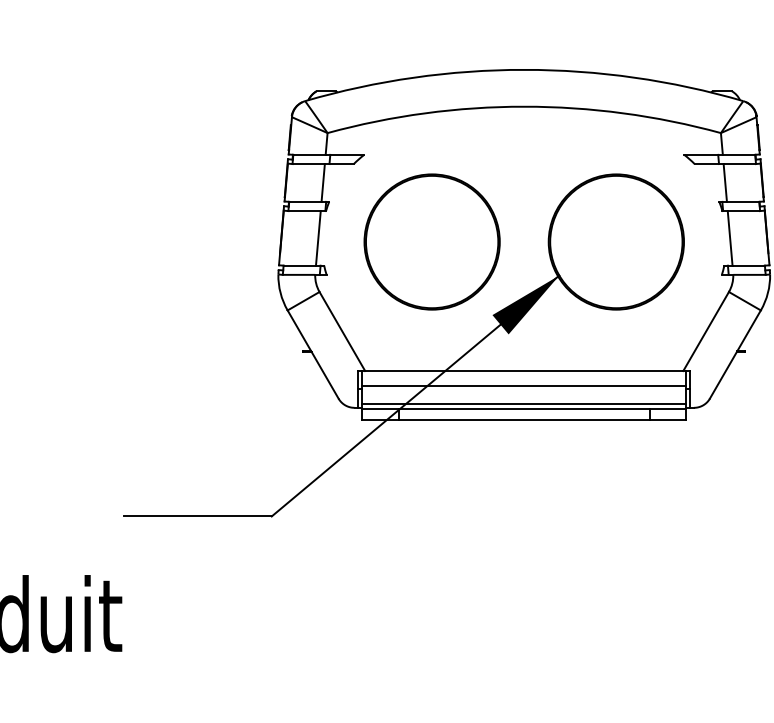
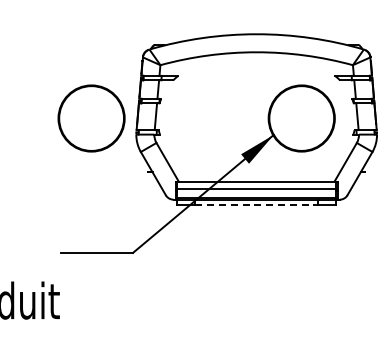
circle: (431, 241) -> (91, 118), moved
line: (525, 419) -> (257, 205), solid -> dashed

